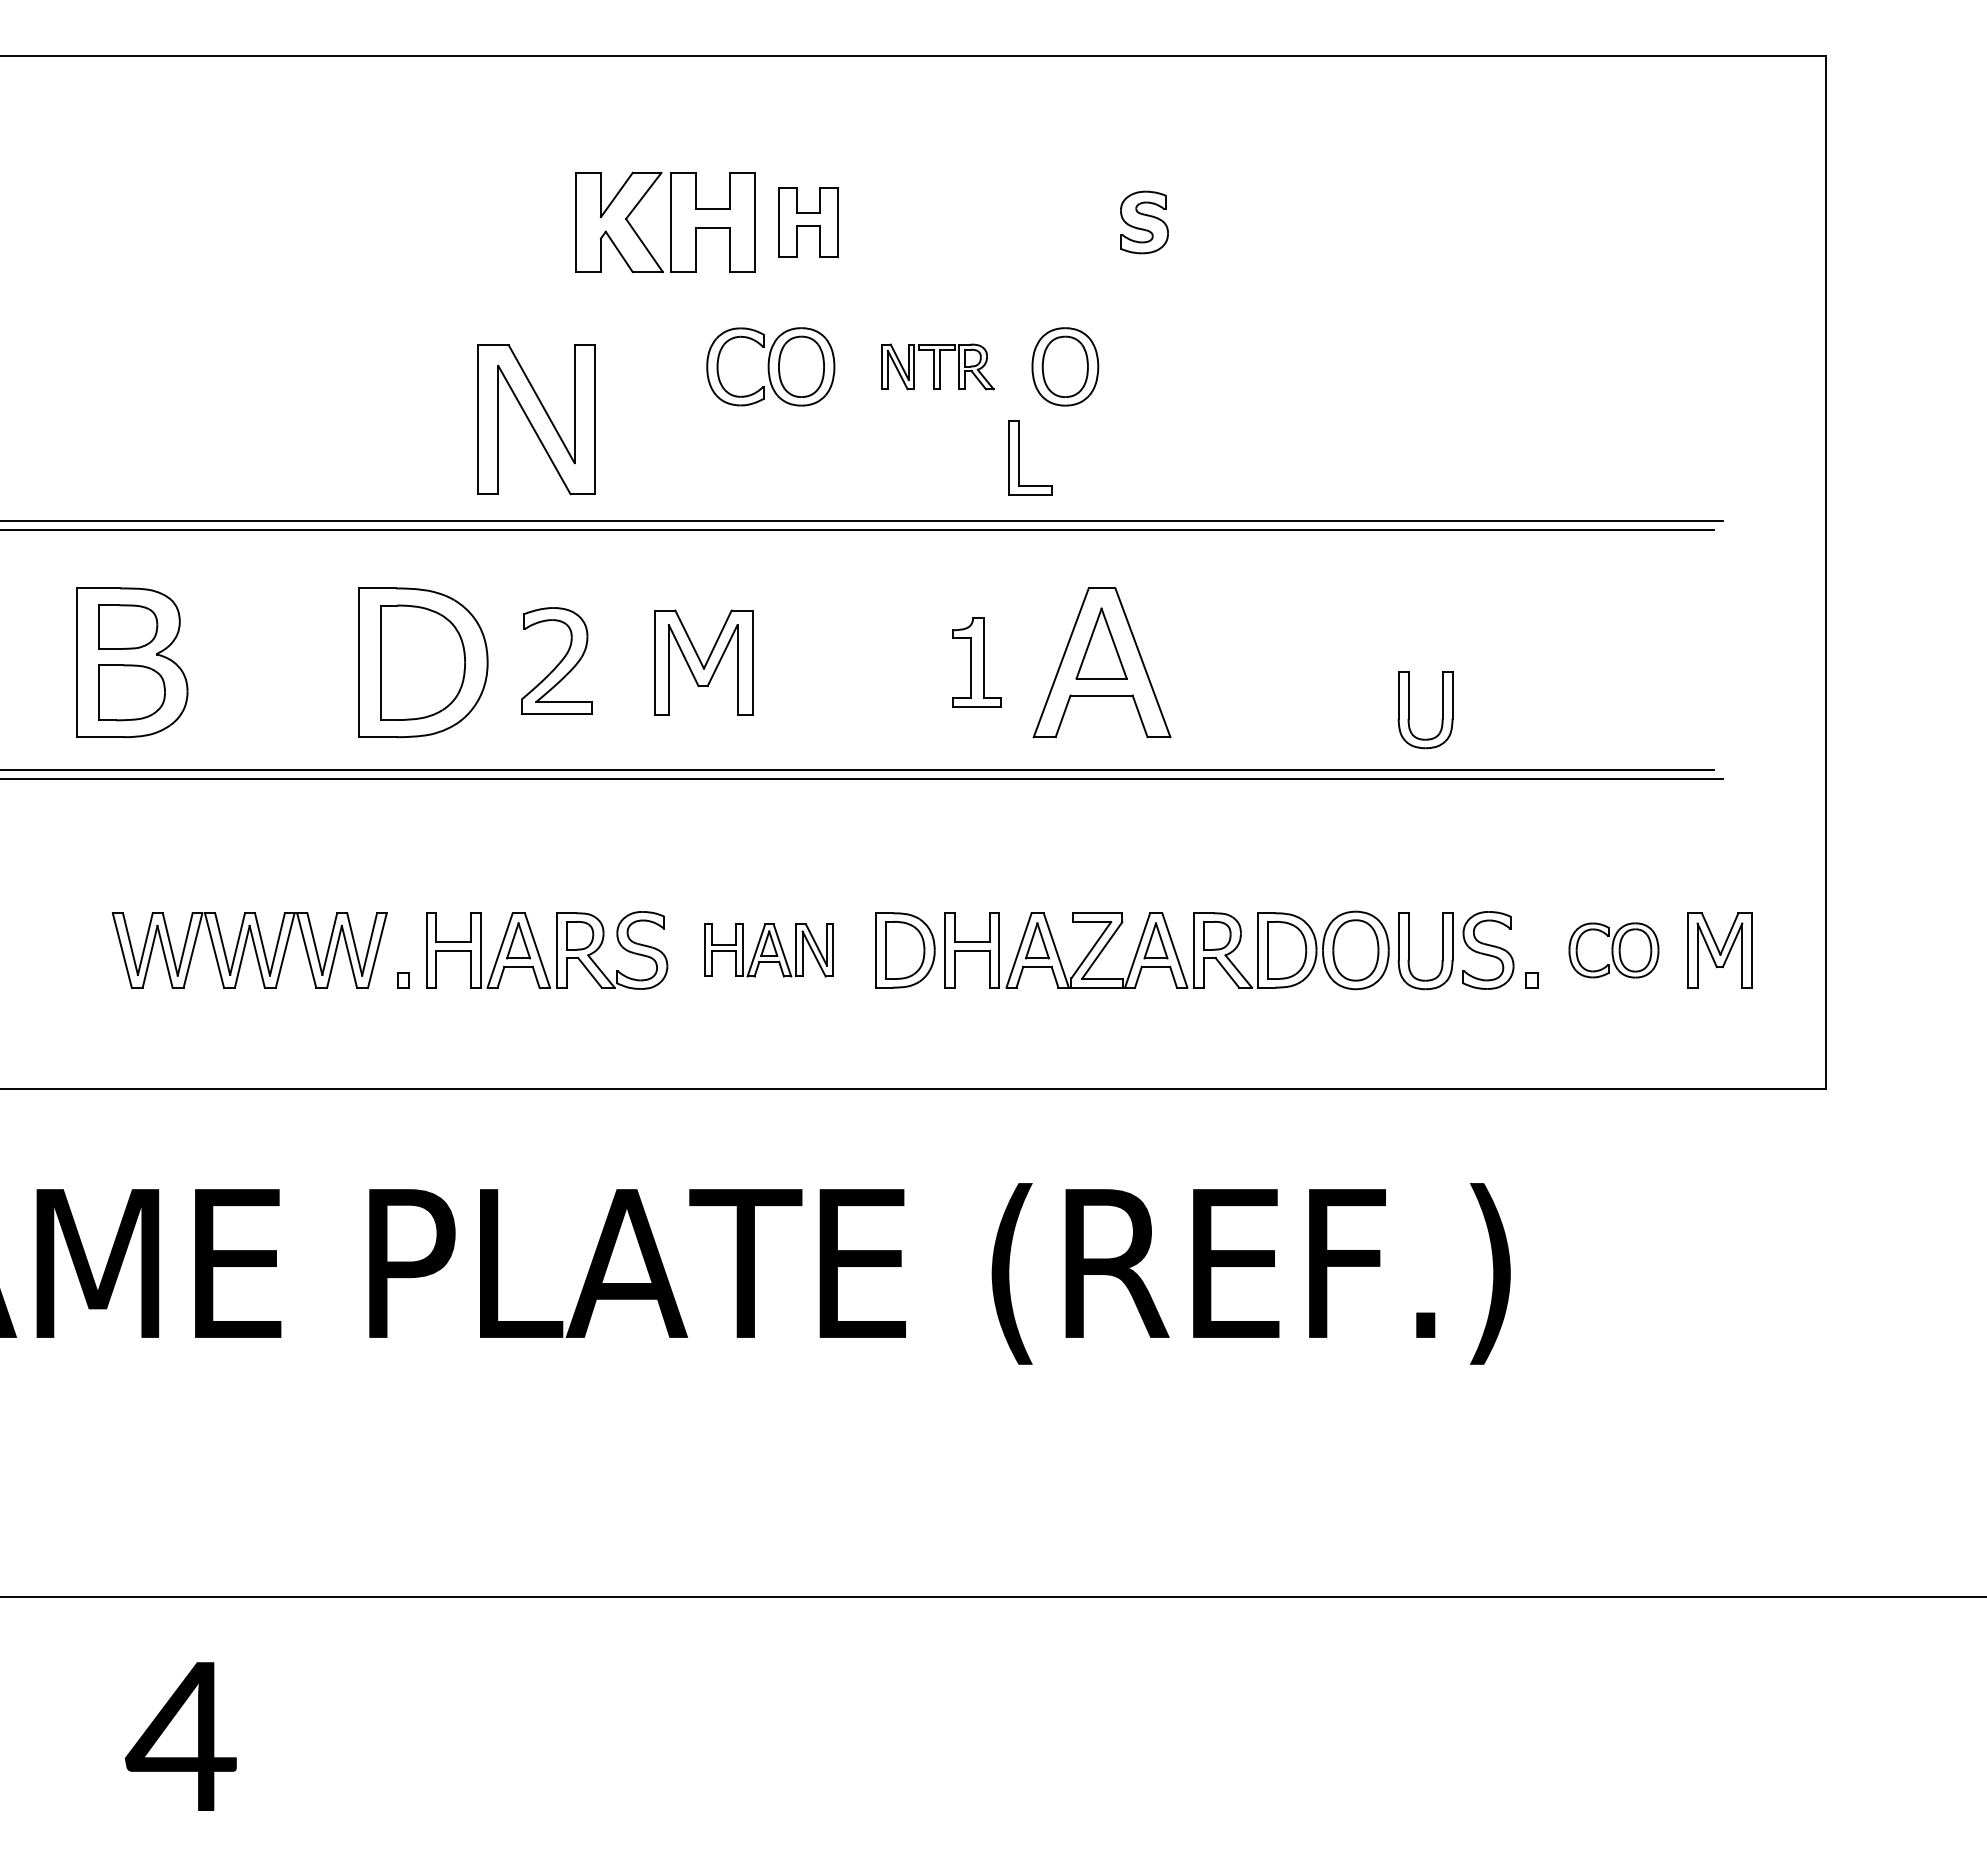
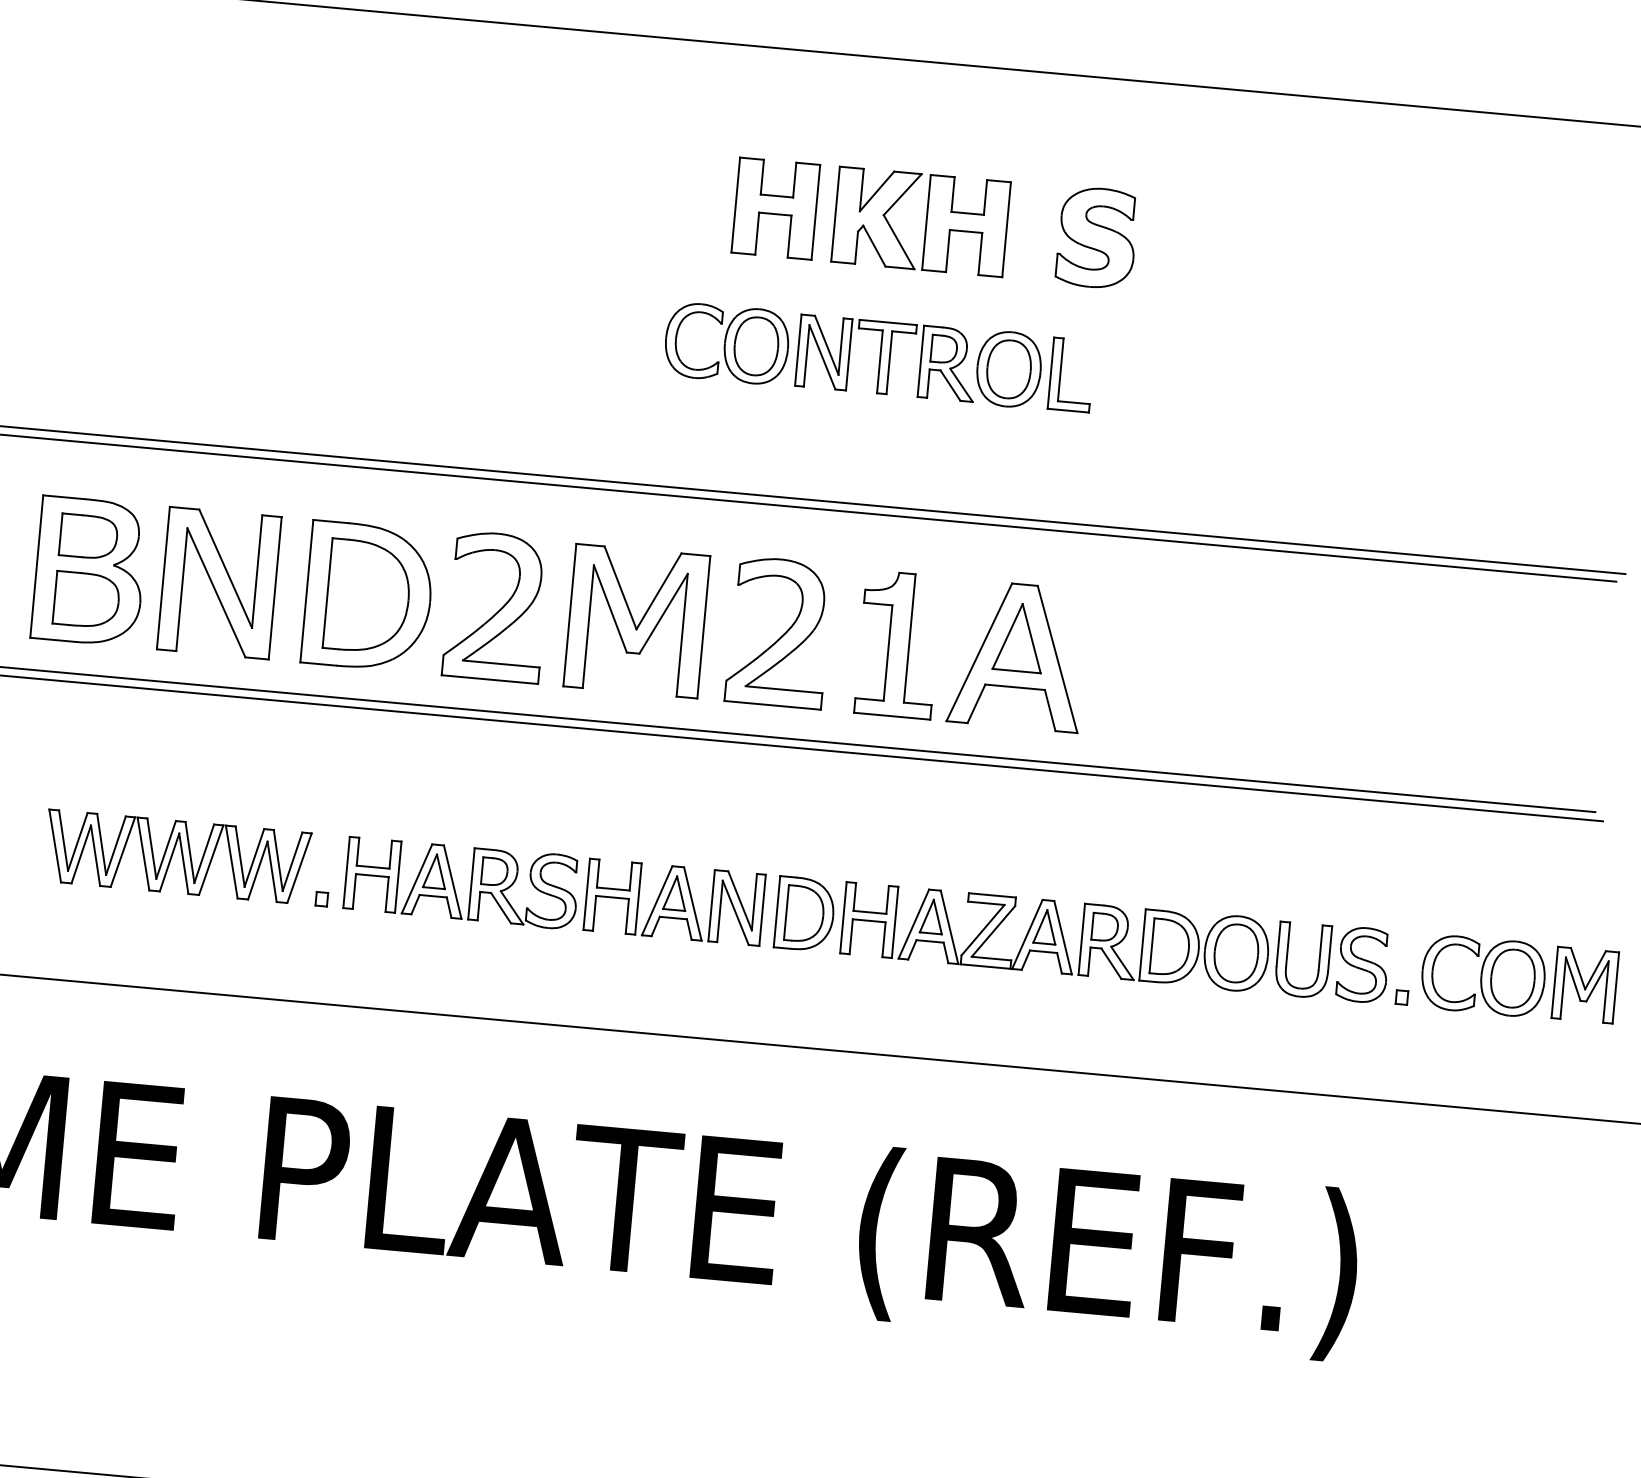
part: (665, 222) -> (921, 221), moved
part: (808, 222) -> (775, 208), size x1.43
part: (1144, 222) -> (1097, 238), size x1.67
part: (937, 366) -> (886, 357), size x1.67
part: (536, 419) -> (219, 582), moved
part: (1019, 457) -> (1060, 373), moved
part: (556, 660) -> (496, 606), size x1.43
part: (852, 660) -> (779, 631), added
part: (703, 662) -> (636, 620), size x1.43
part: (976, 662) -> (898, 644), size x1.67
part: (1409, 710) -> (1308, 728), removed
part: (768, 950) -> (673, 902), size x1.43
part: (1613, 950) -> (1483, 975), size x1.43

